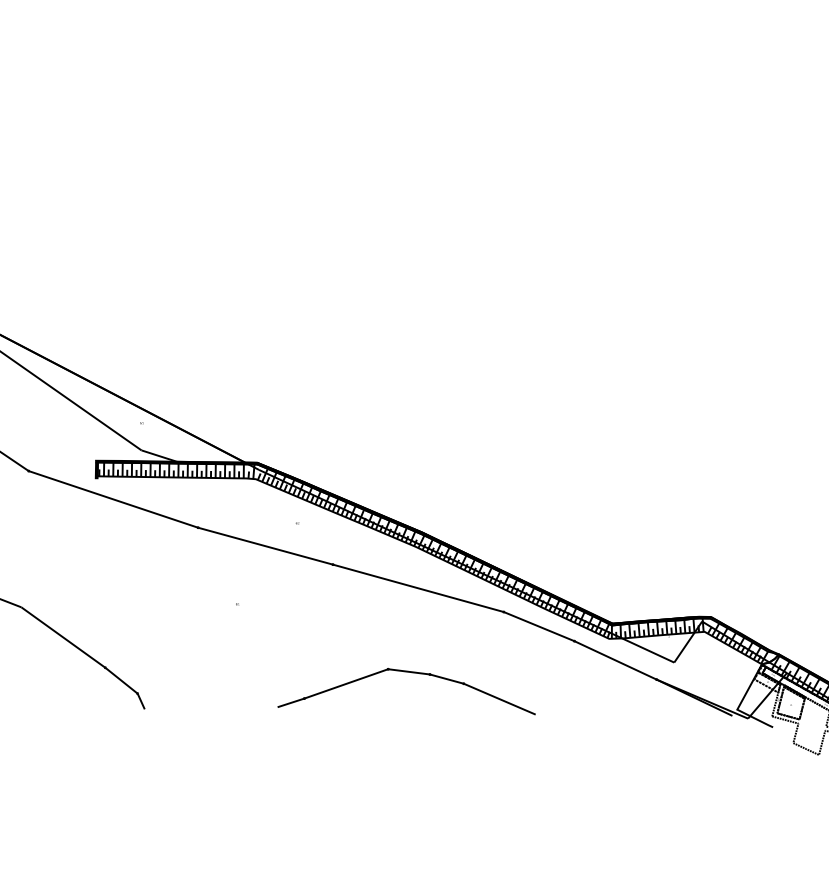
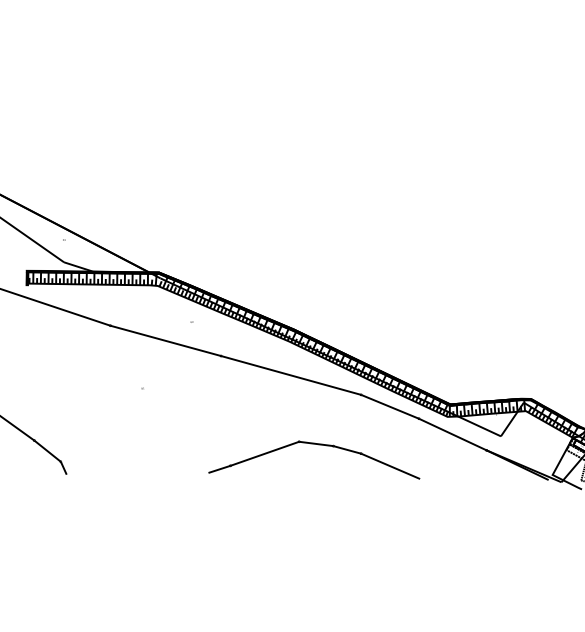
part: (411, 673) -> (318, 445), moved

